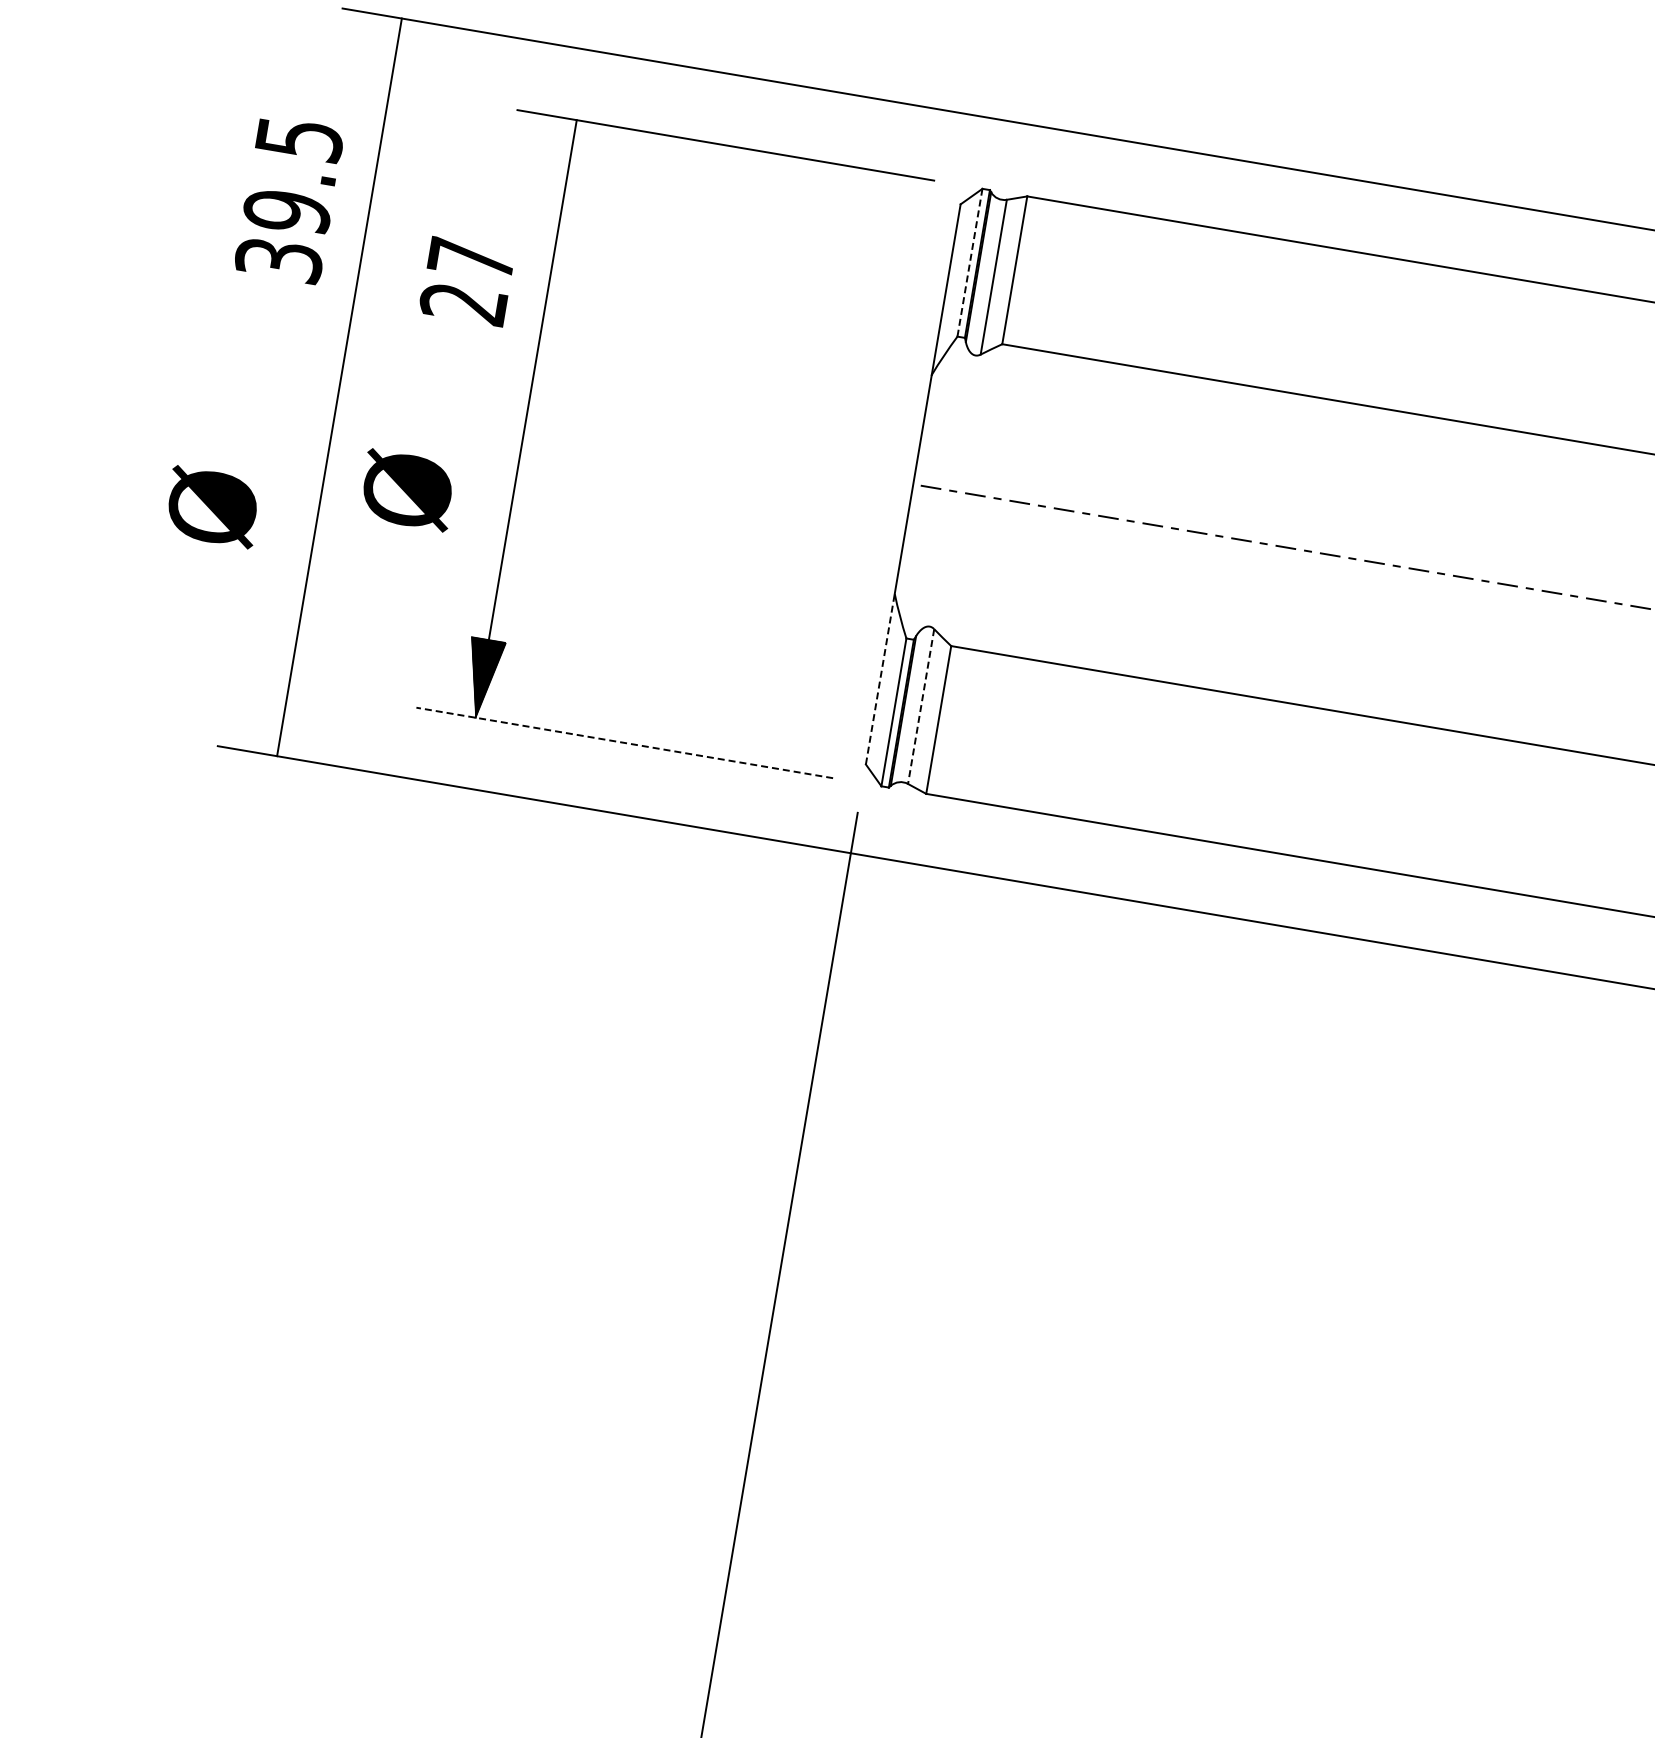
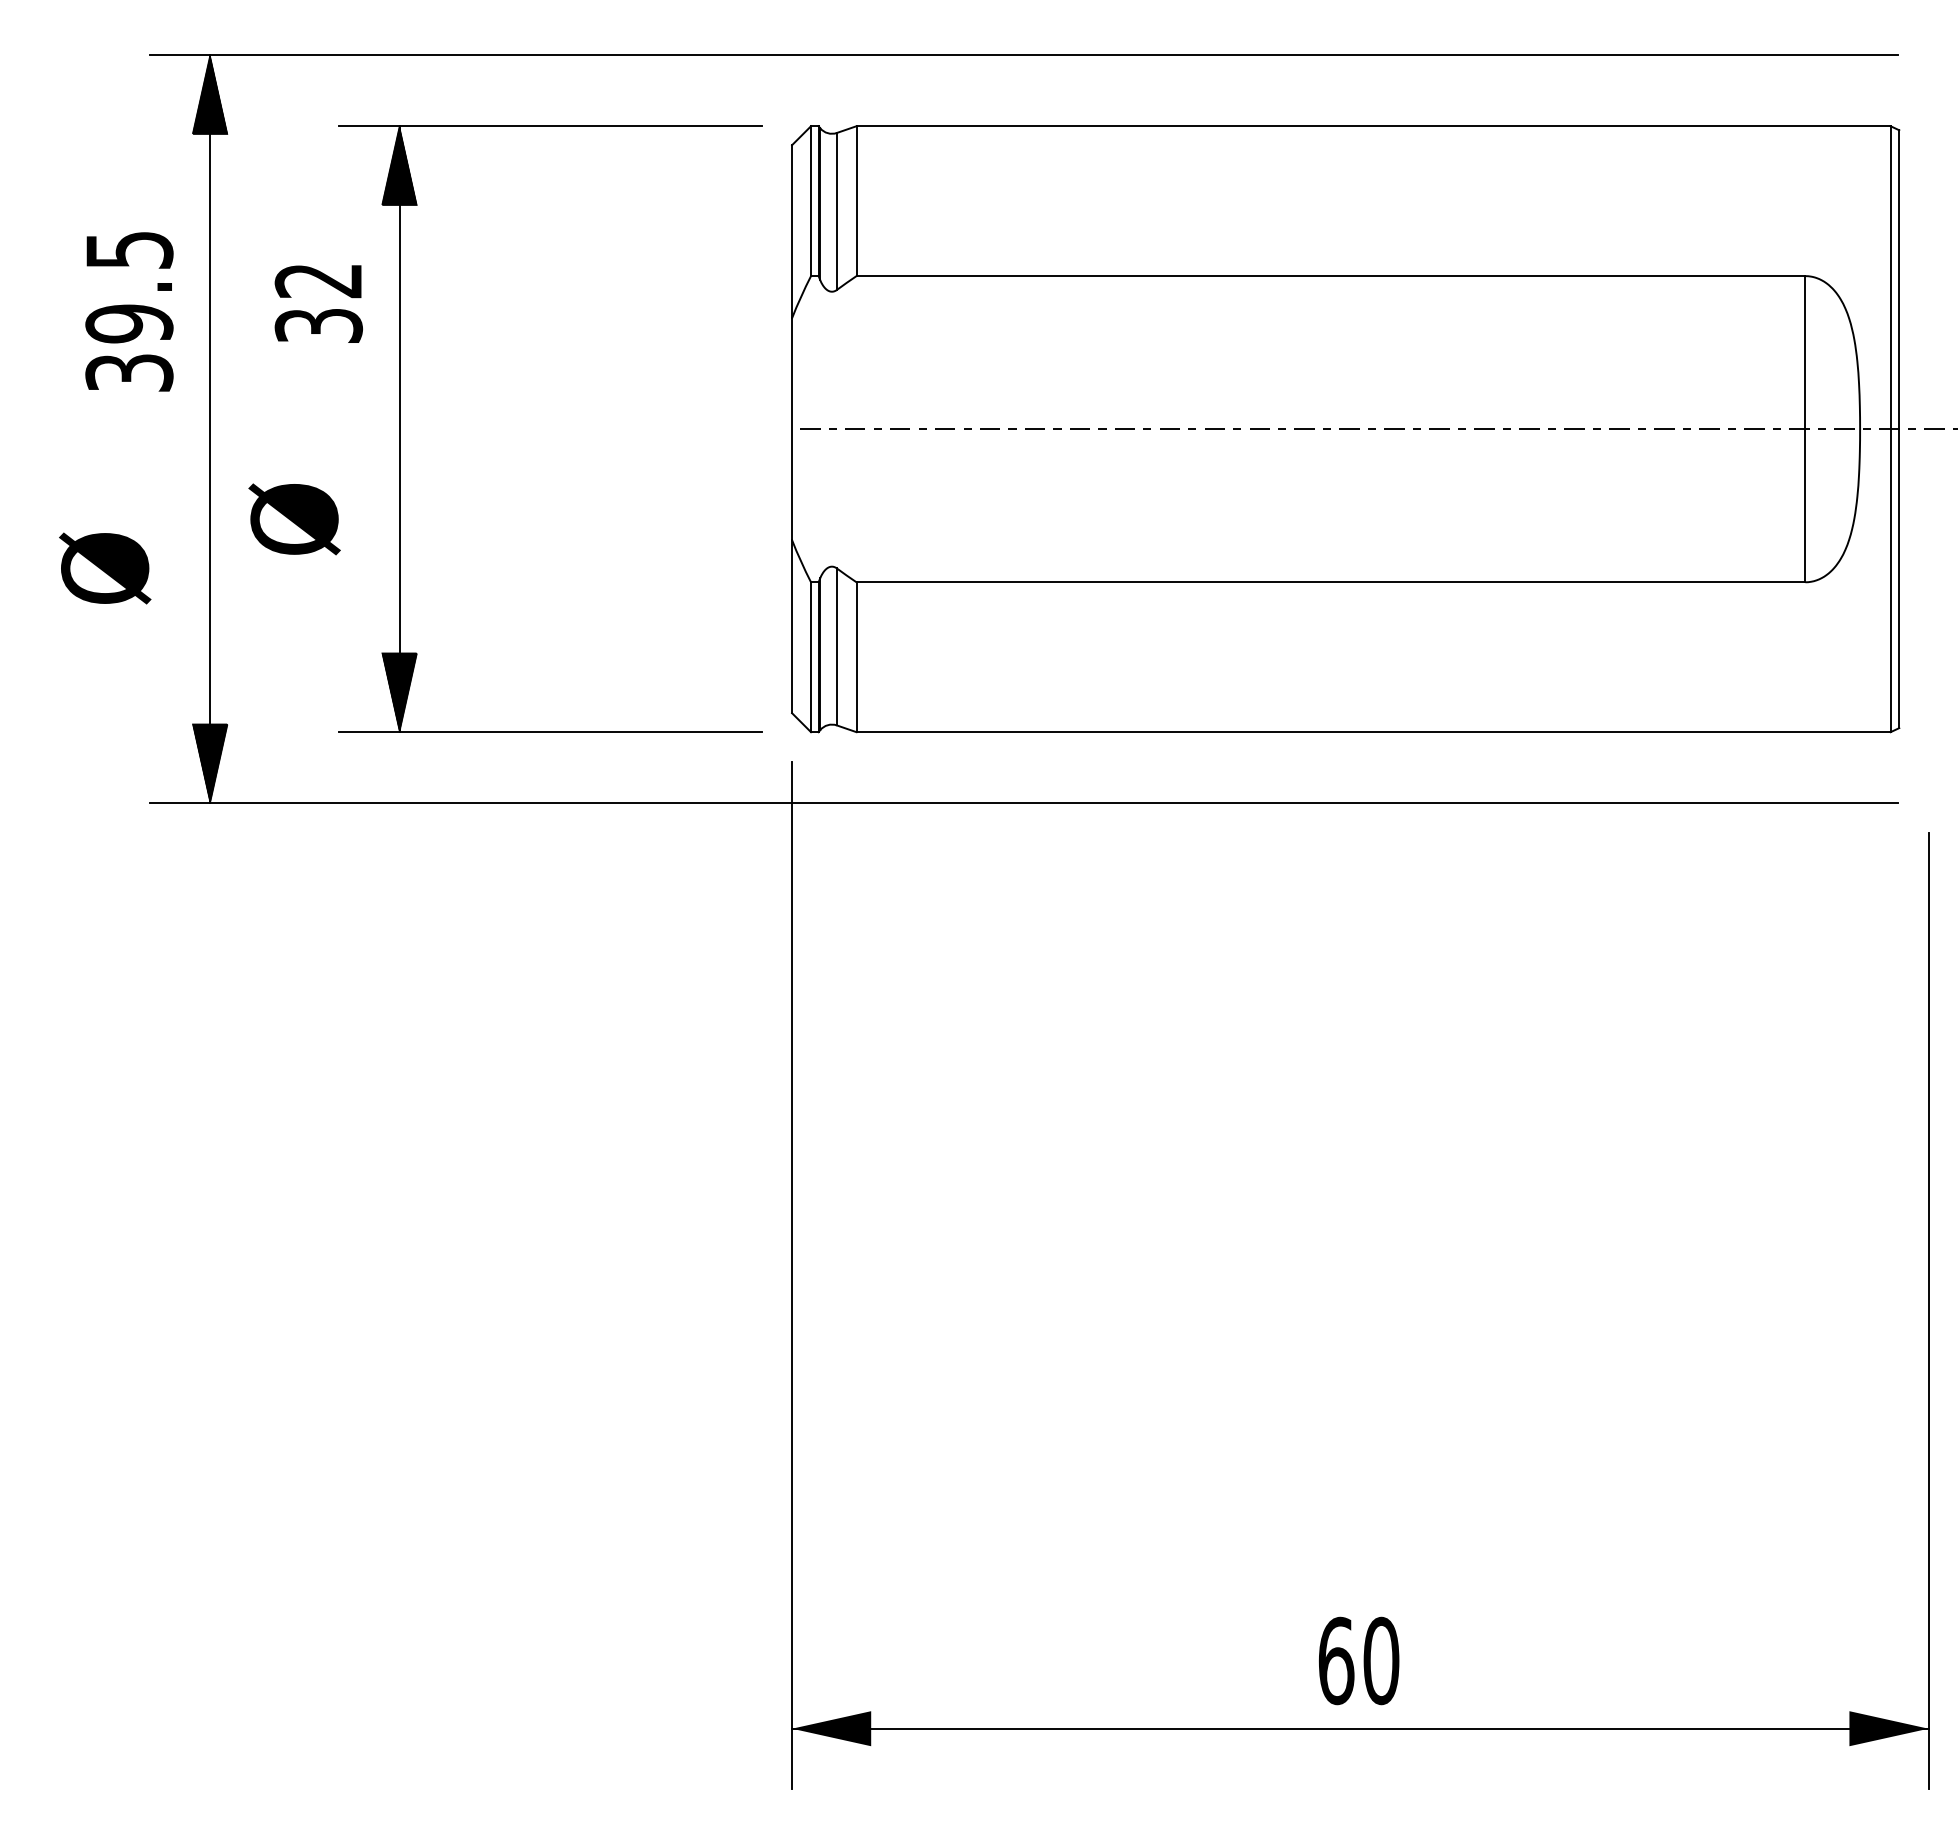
hatch: (394, 57) -> (209, 94), added
hatch: (570, 158) -> (399, 165), added
text: (289, 199) -> (129, 311), moved
line: (970, 263) -> (811, 201), dashed -> solid
text: (467, 281) -> (318, 303), 27 -> 32
line: (880, 679) -> (792, 626), dashed -> solid
line: (920, 707) -> (836, 647), dashed -> solid
hatch: (283, 716) -> (209, 763), added
line: (624, 743) -> (550, 732), dashed -> solid

